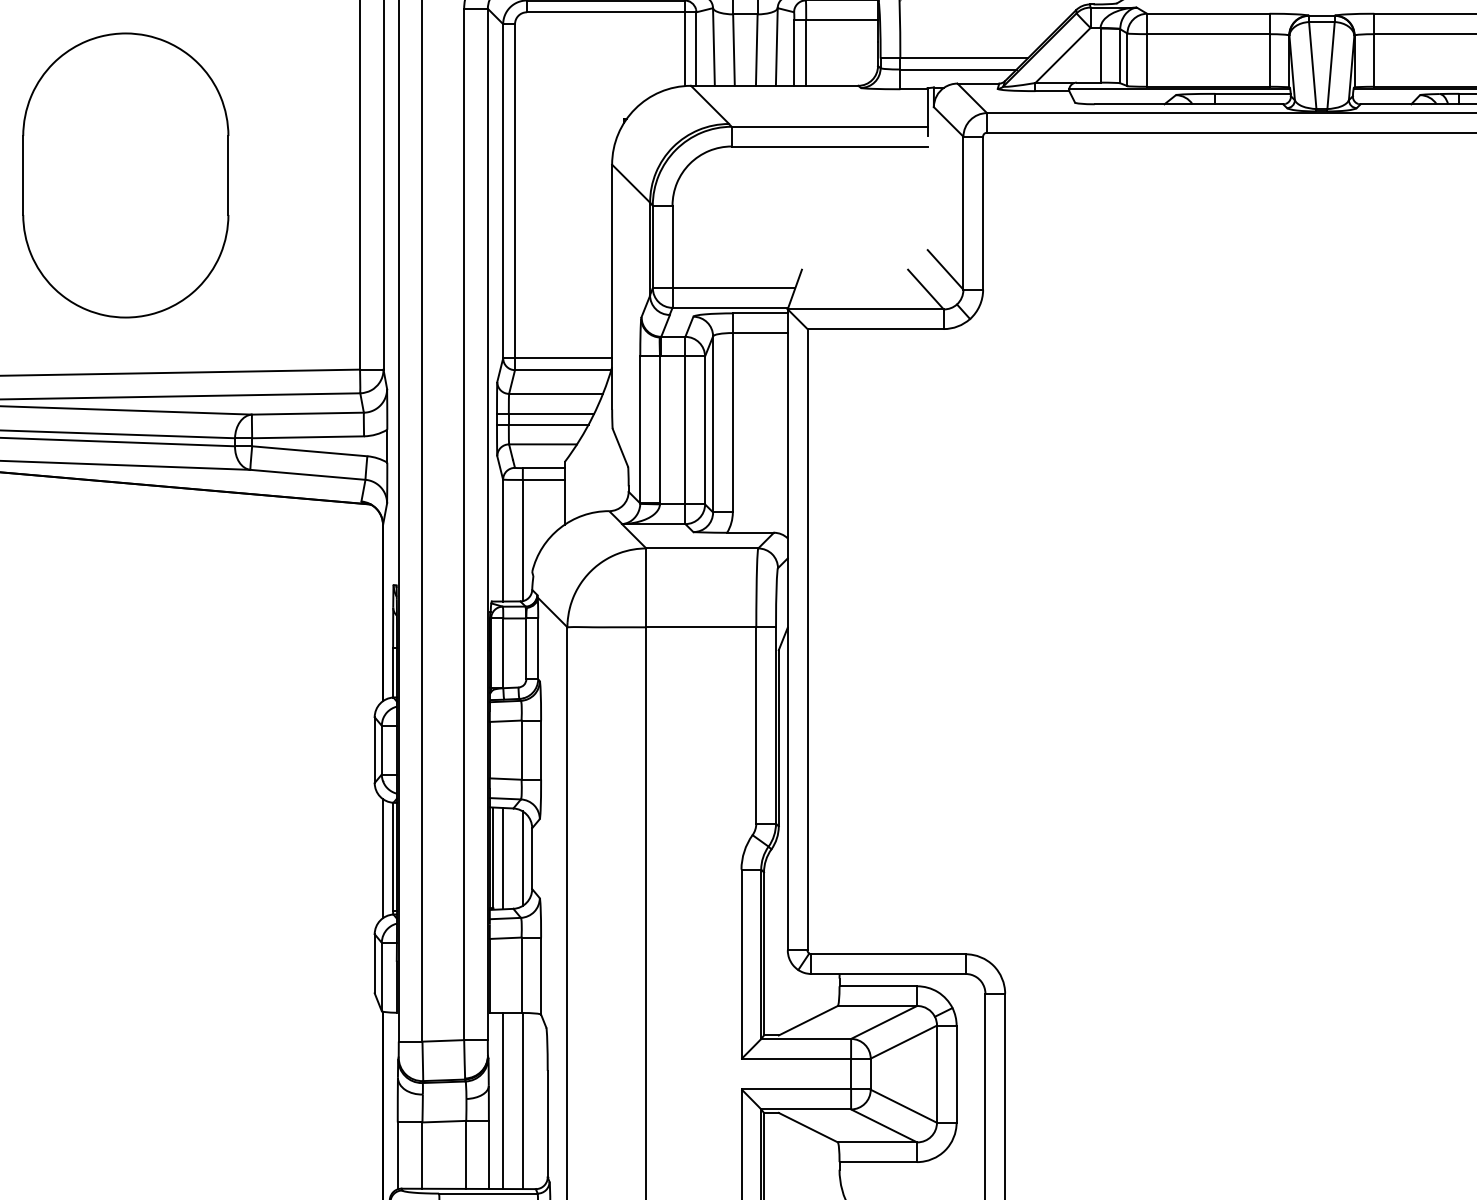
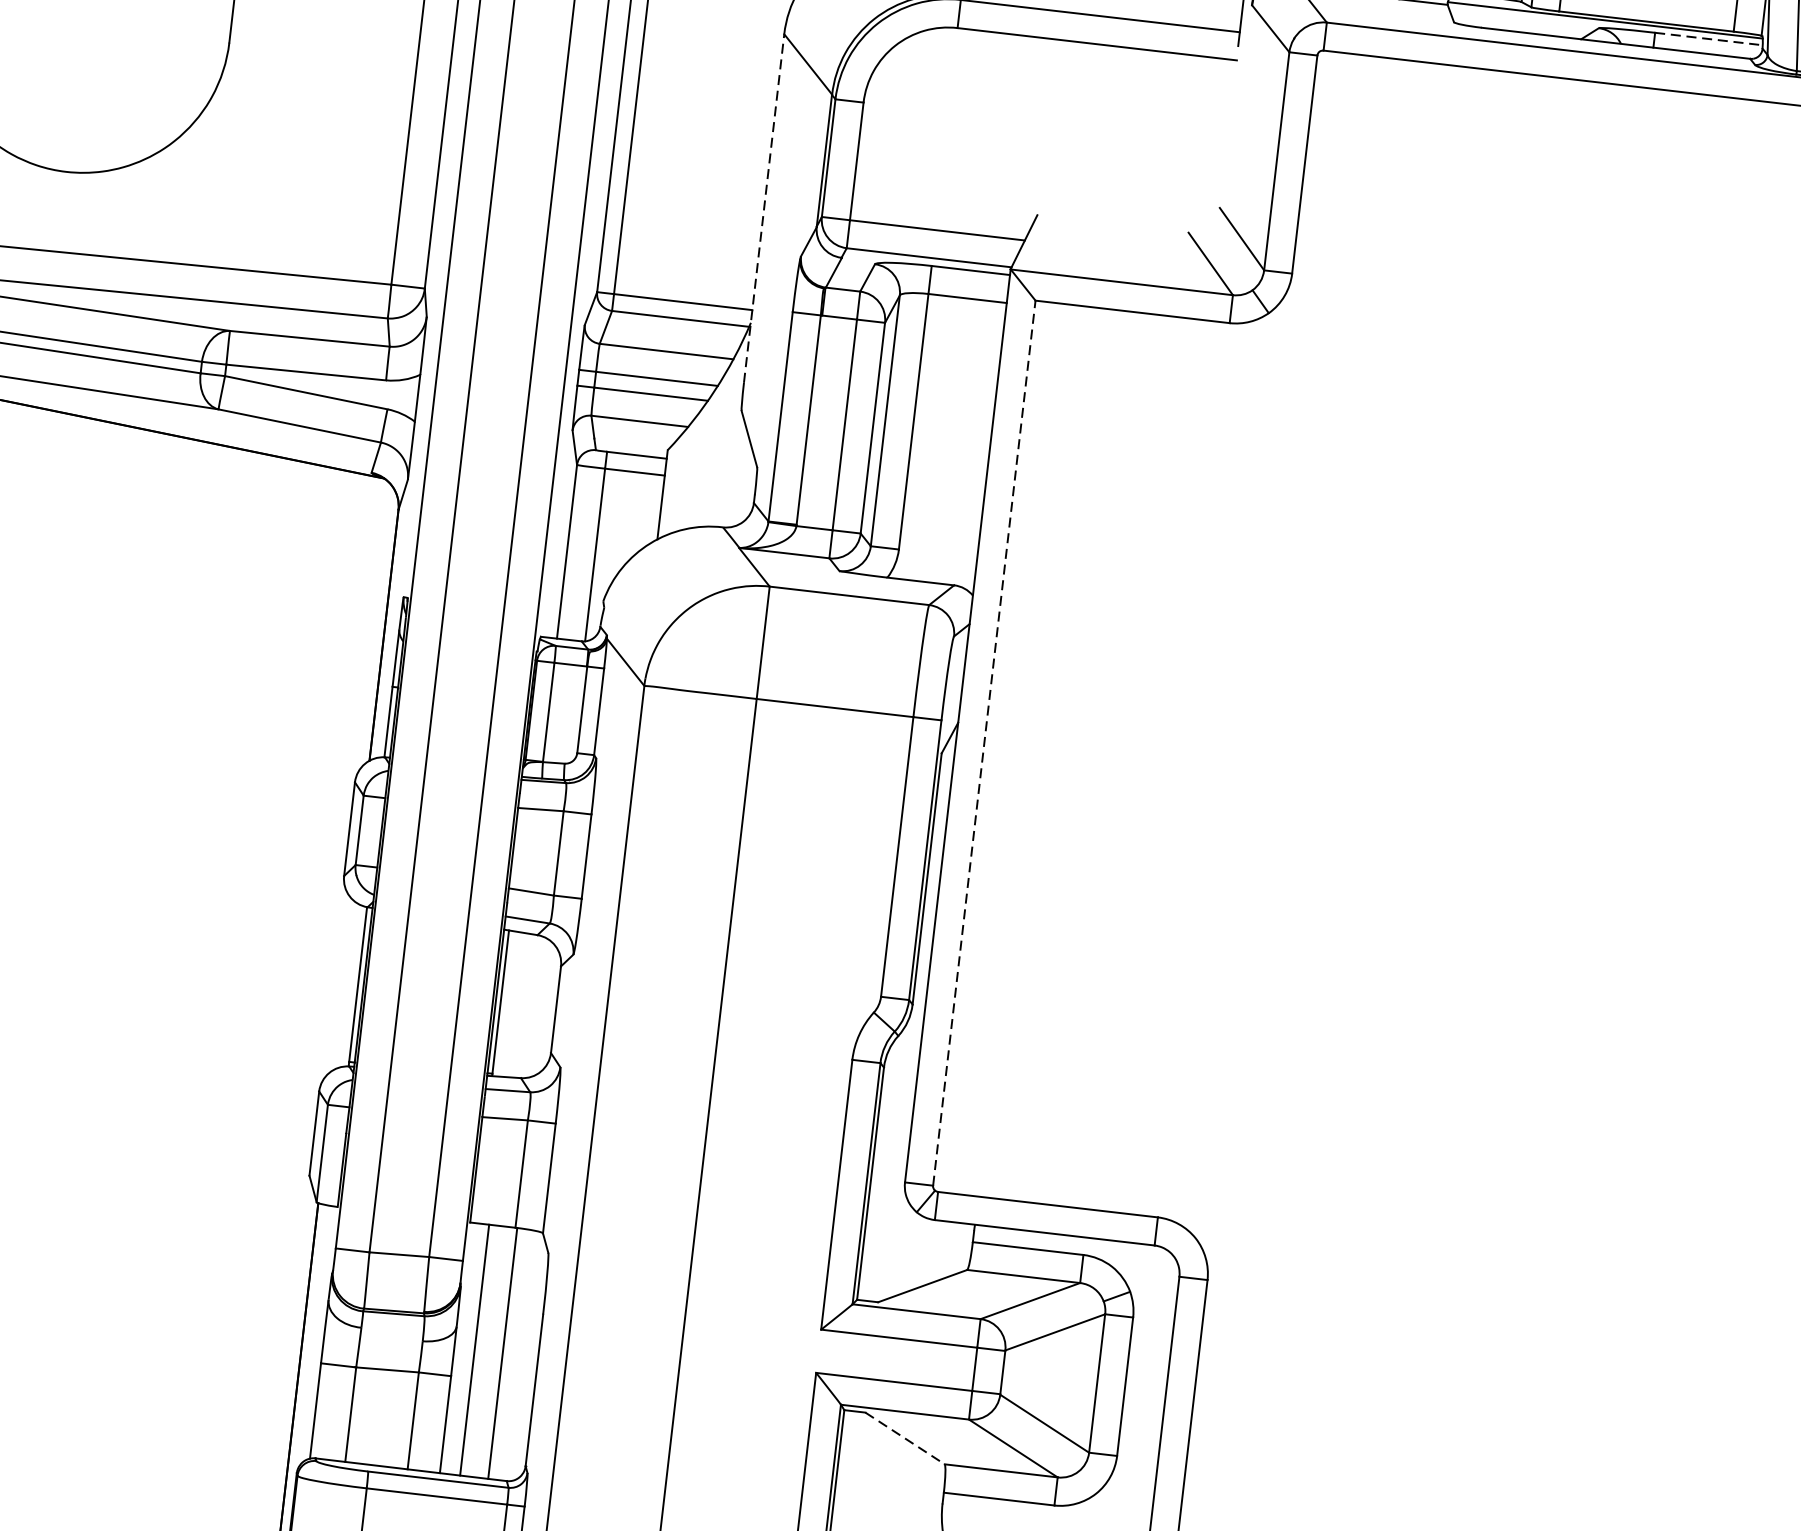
line: (1252, 93) -> (1708, 38), solid -> dashed
line: (612, 286) -> (764, 207), solid -> dashed
line: (807, 639) -> (984, 742), solid -> dashed
line: (383, 858) -> (344, 984), removed
line: (503, 858) -> (515, 1004), removed
line: (522, 858) -> (542, 1007), removed
line: (808, 1127) -> (905, 1438), solid -> dashed

